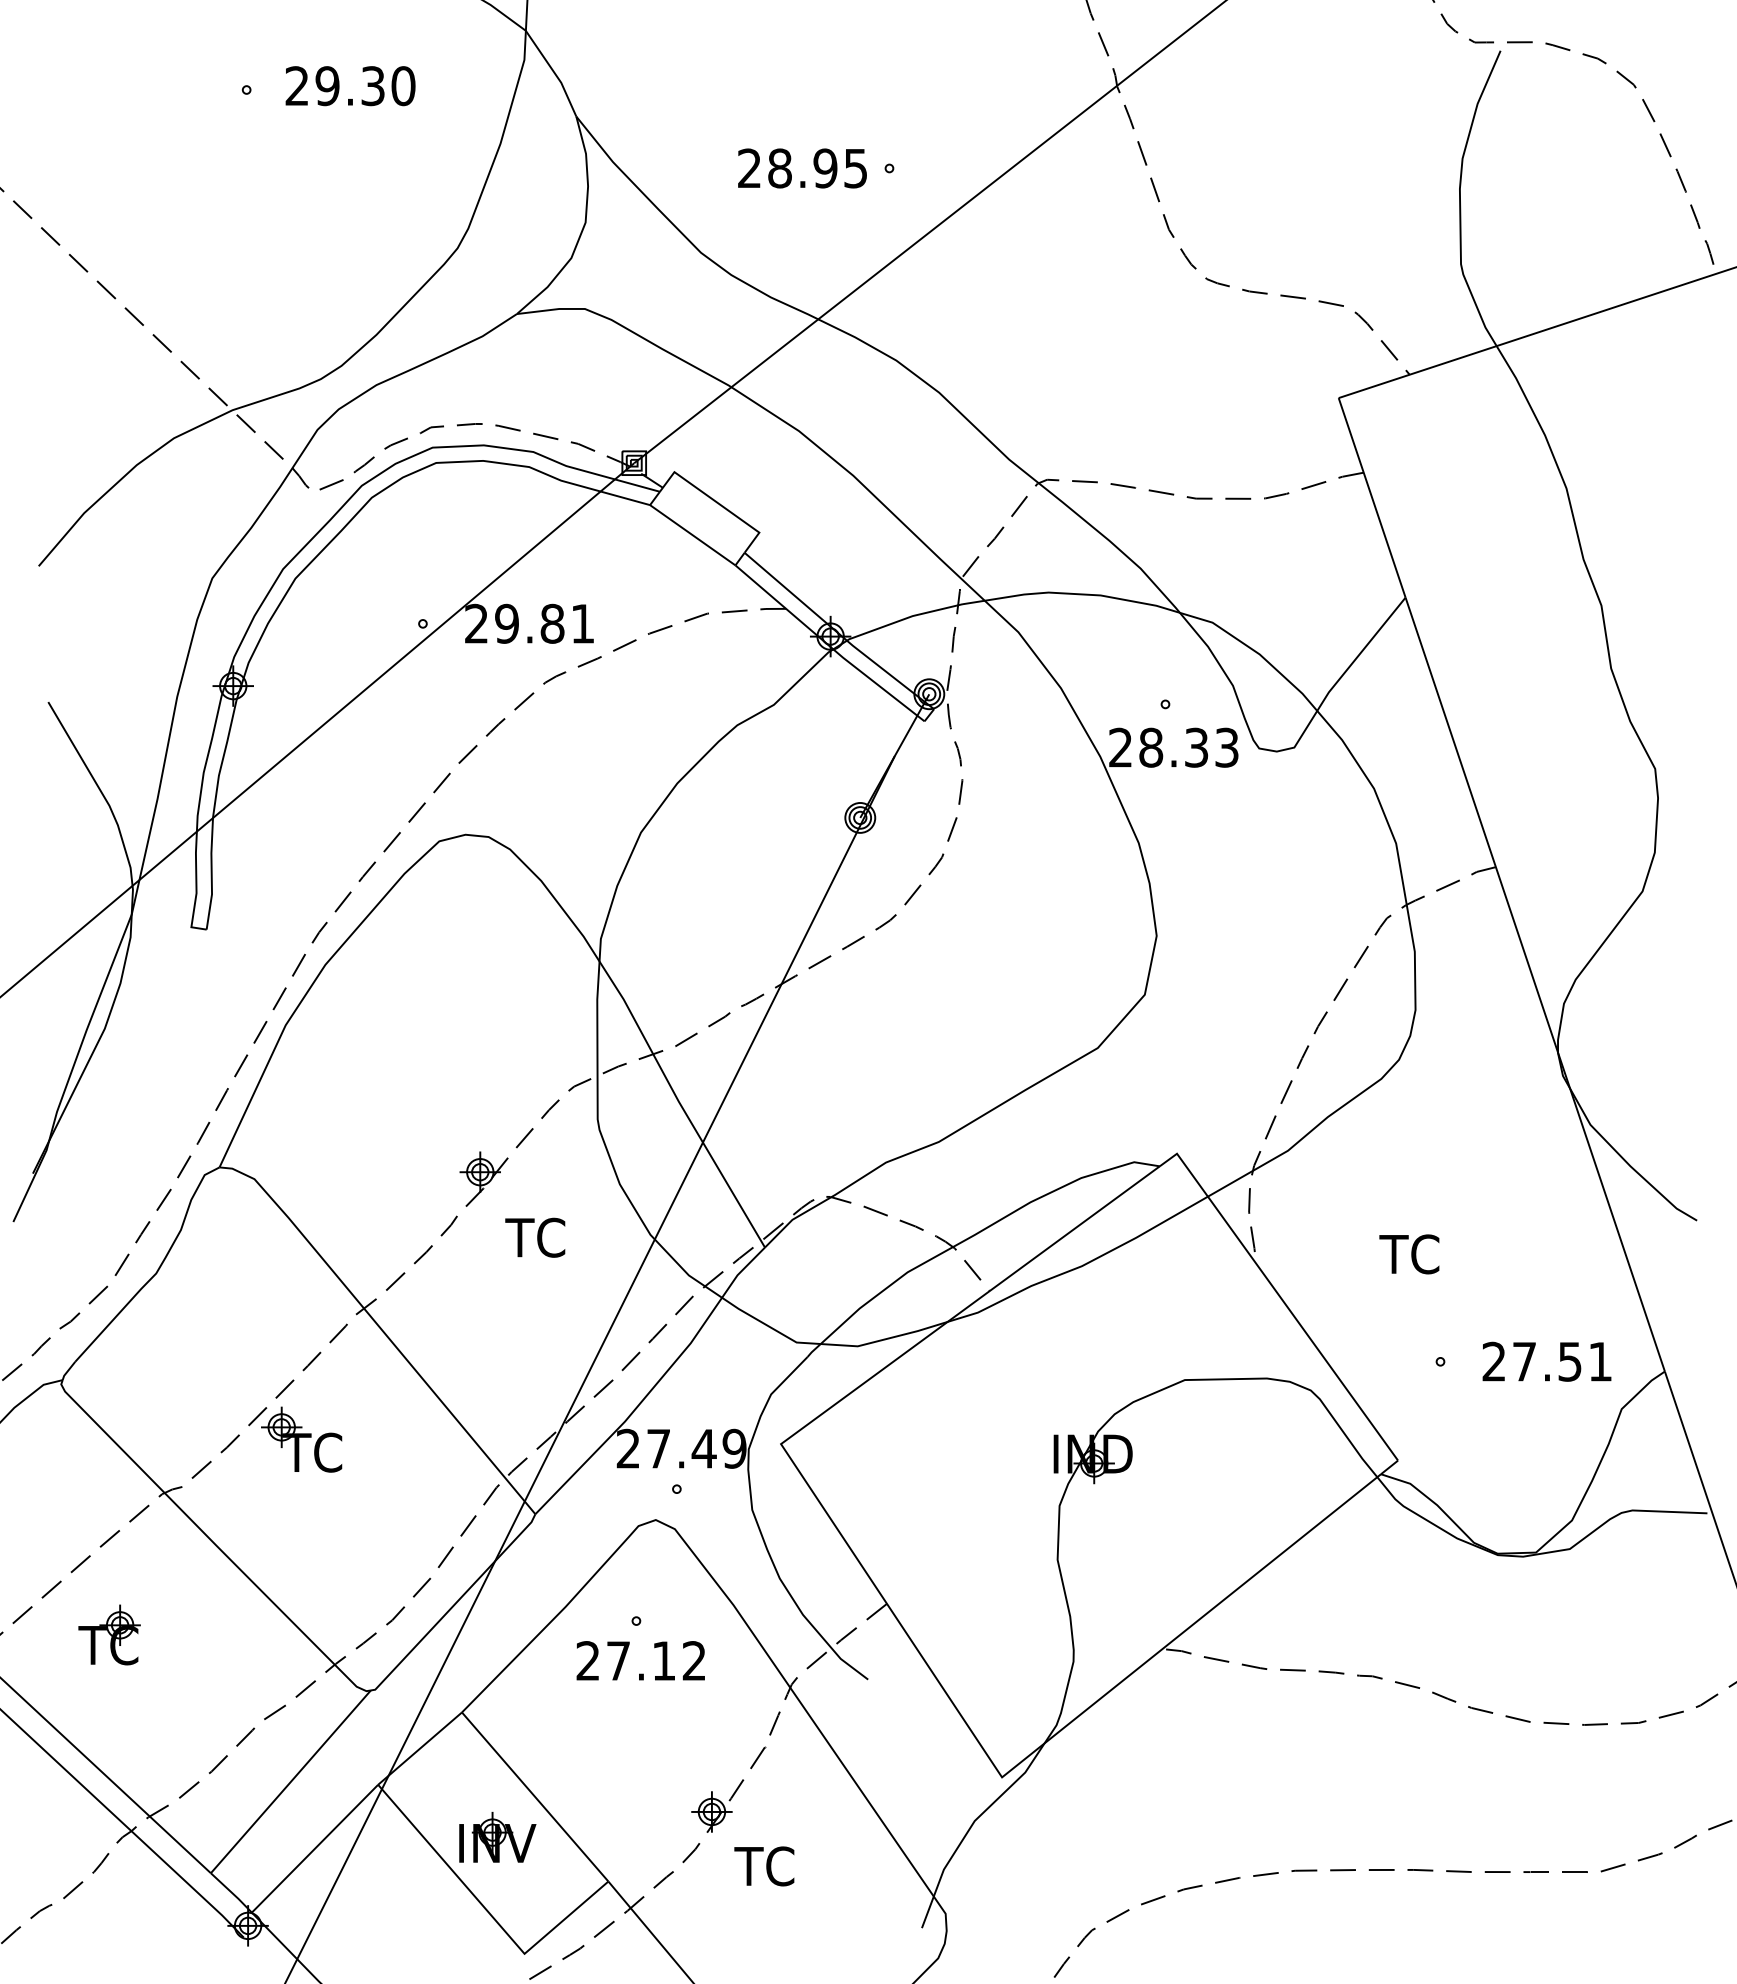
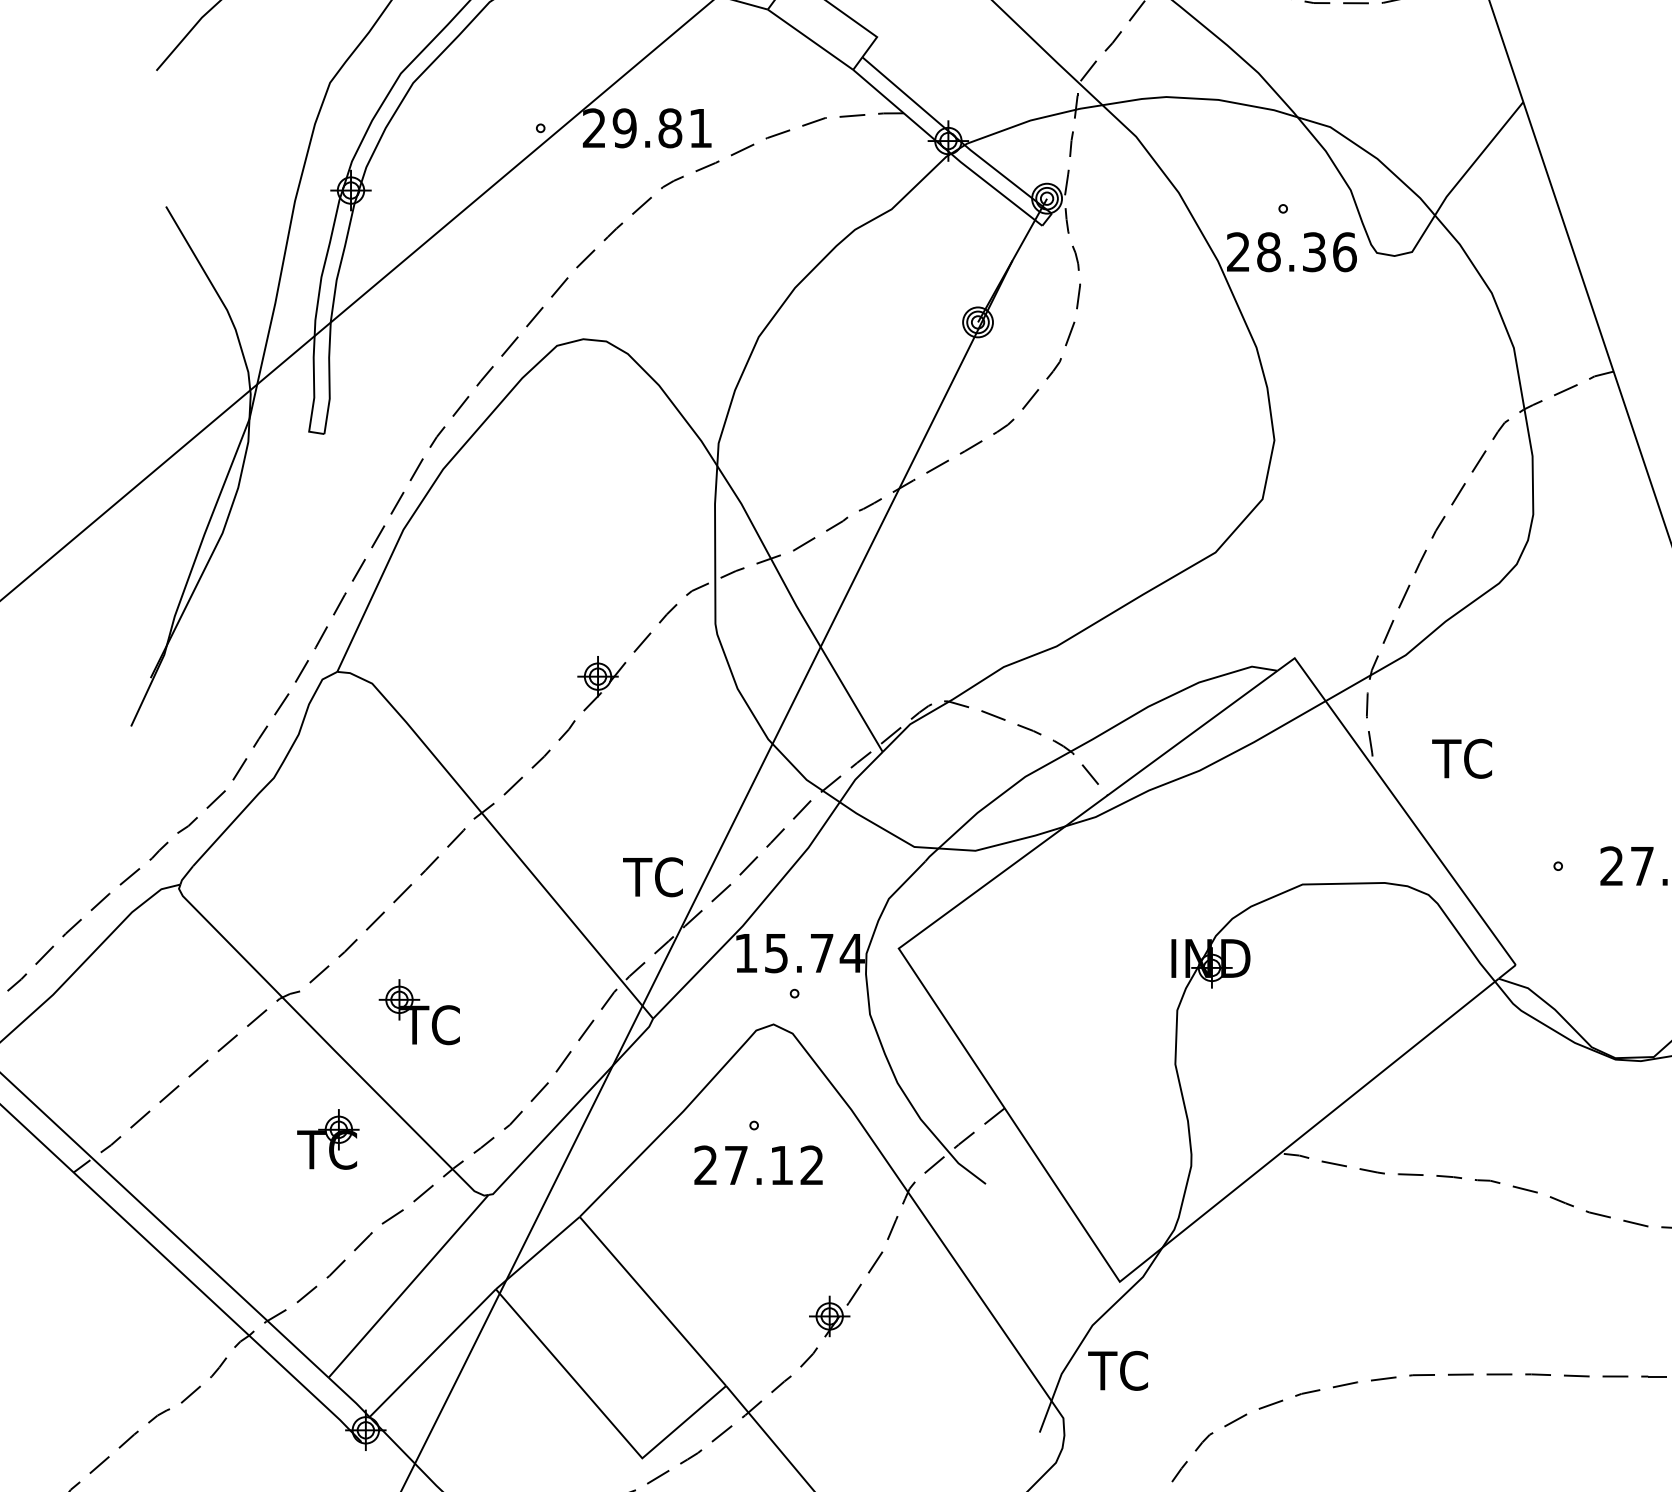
text: (1227, 747) -> (1345, 251), 28.33 -> 28.36
text: (535, 1237) -> (653, 876), moved
text: (1409, 1254) -> (1462, 758), moved
part: (301, 1439) -> (419, 1011), moved
text: (681, 1448) -> (799, 952), 27.49 -> 15.74
part: (109, 1634) -> (328, 1138), moved
part: (497, 1836) -> (615, 1340), removed
text: (764, 1866) -> (1118, 1370), moved

